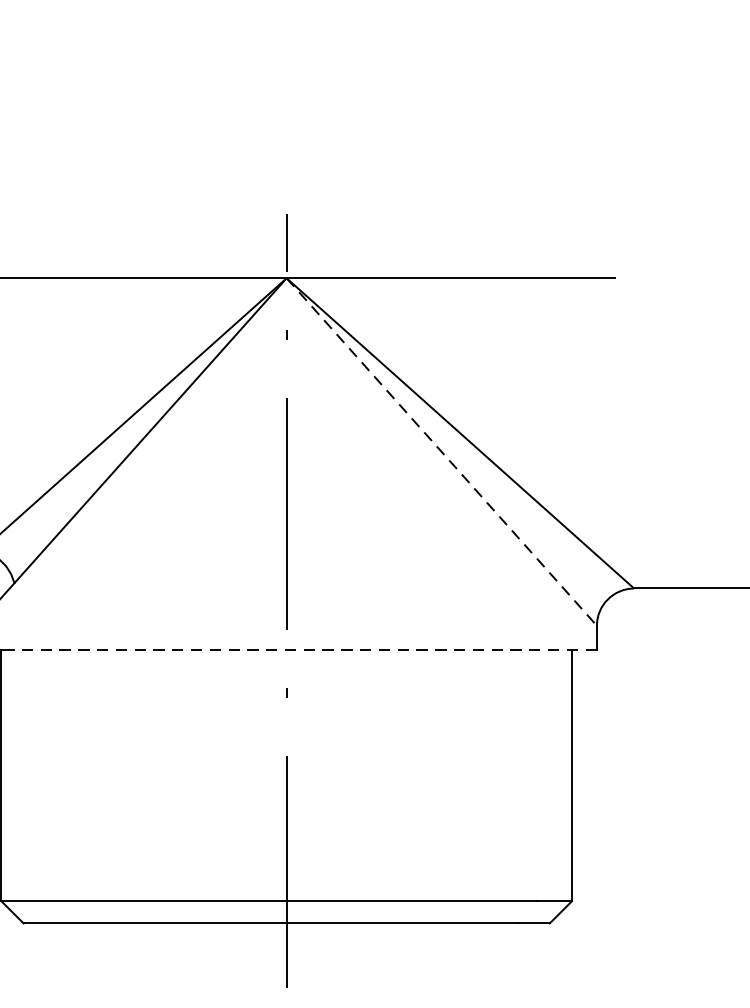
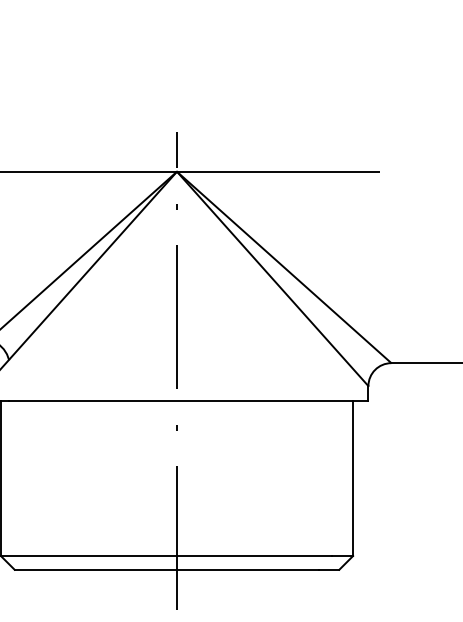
line: (441, 451) -> (272, 278), dashed -> solid
line: (305, 650) -> (188, 401), dashed -> solid

